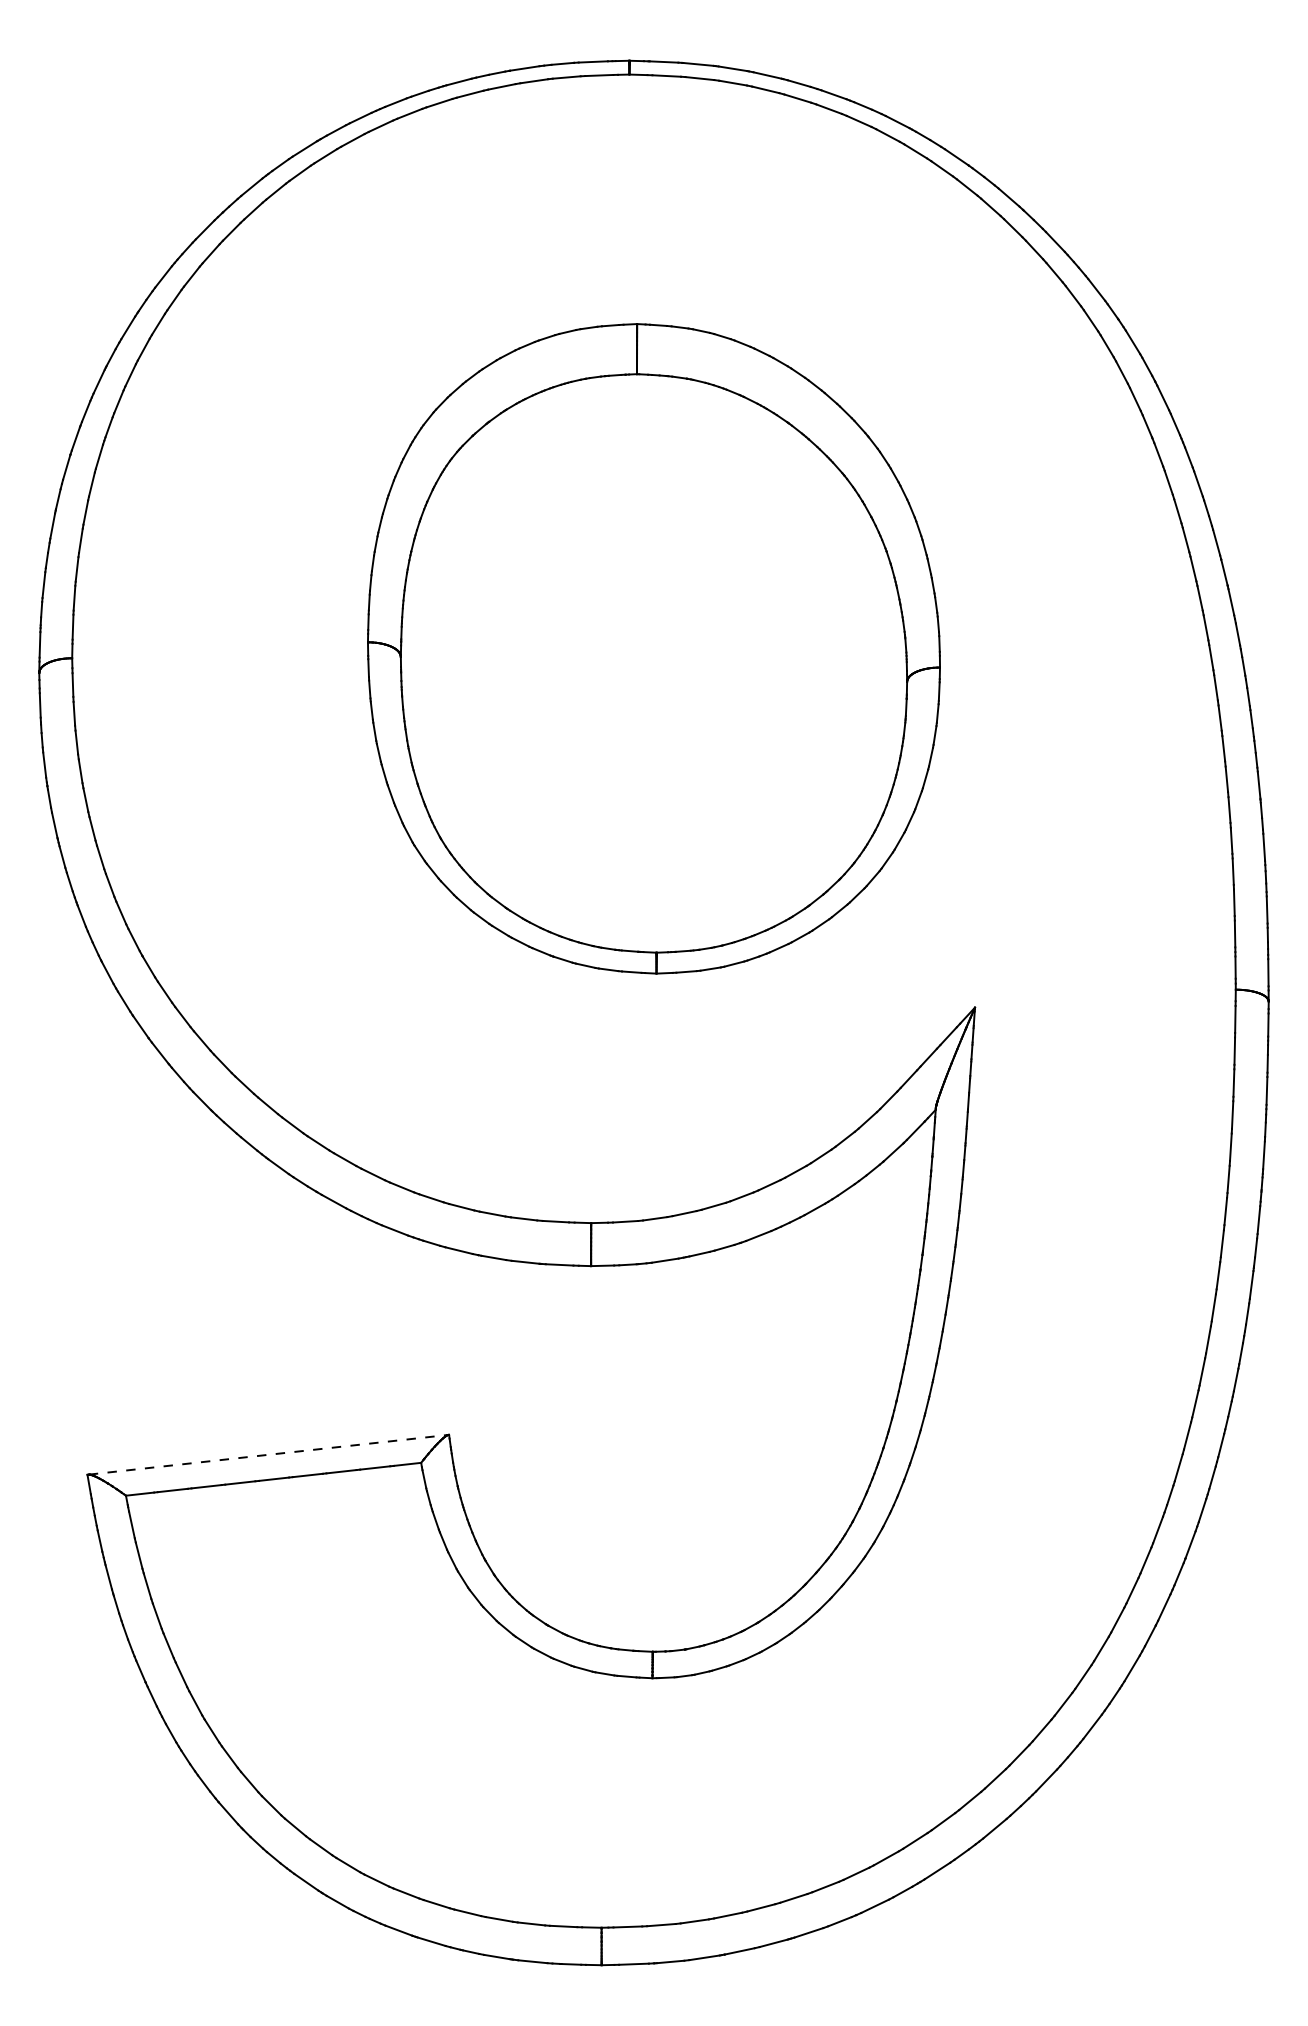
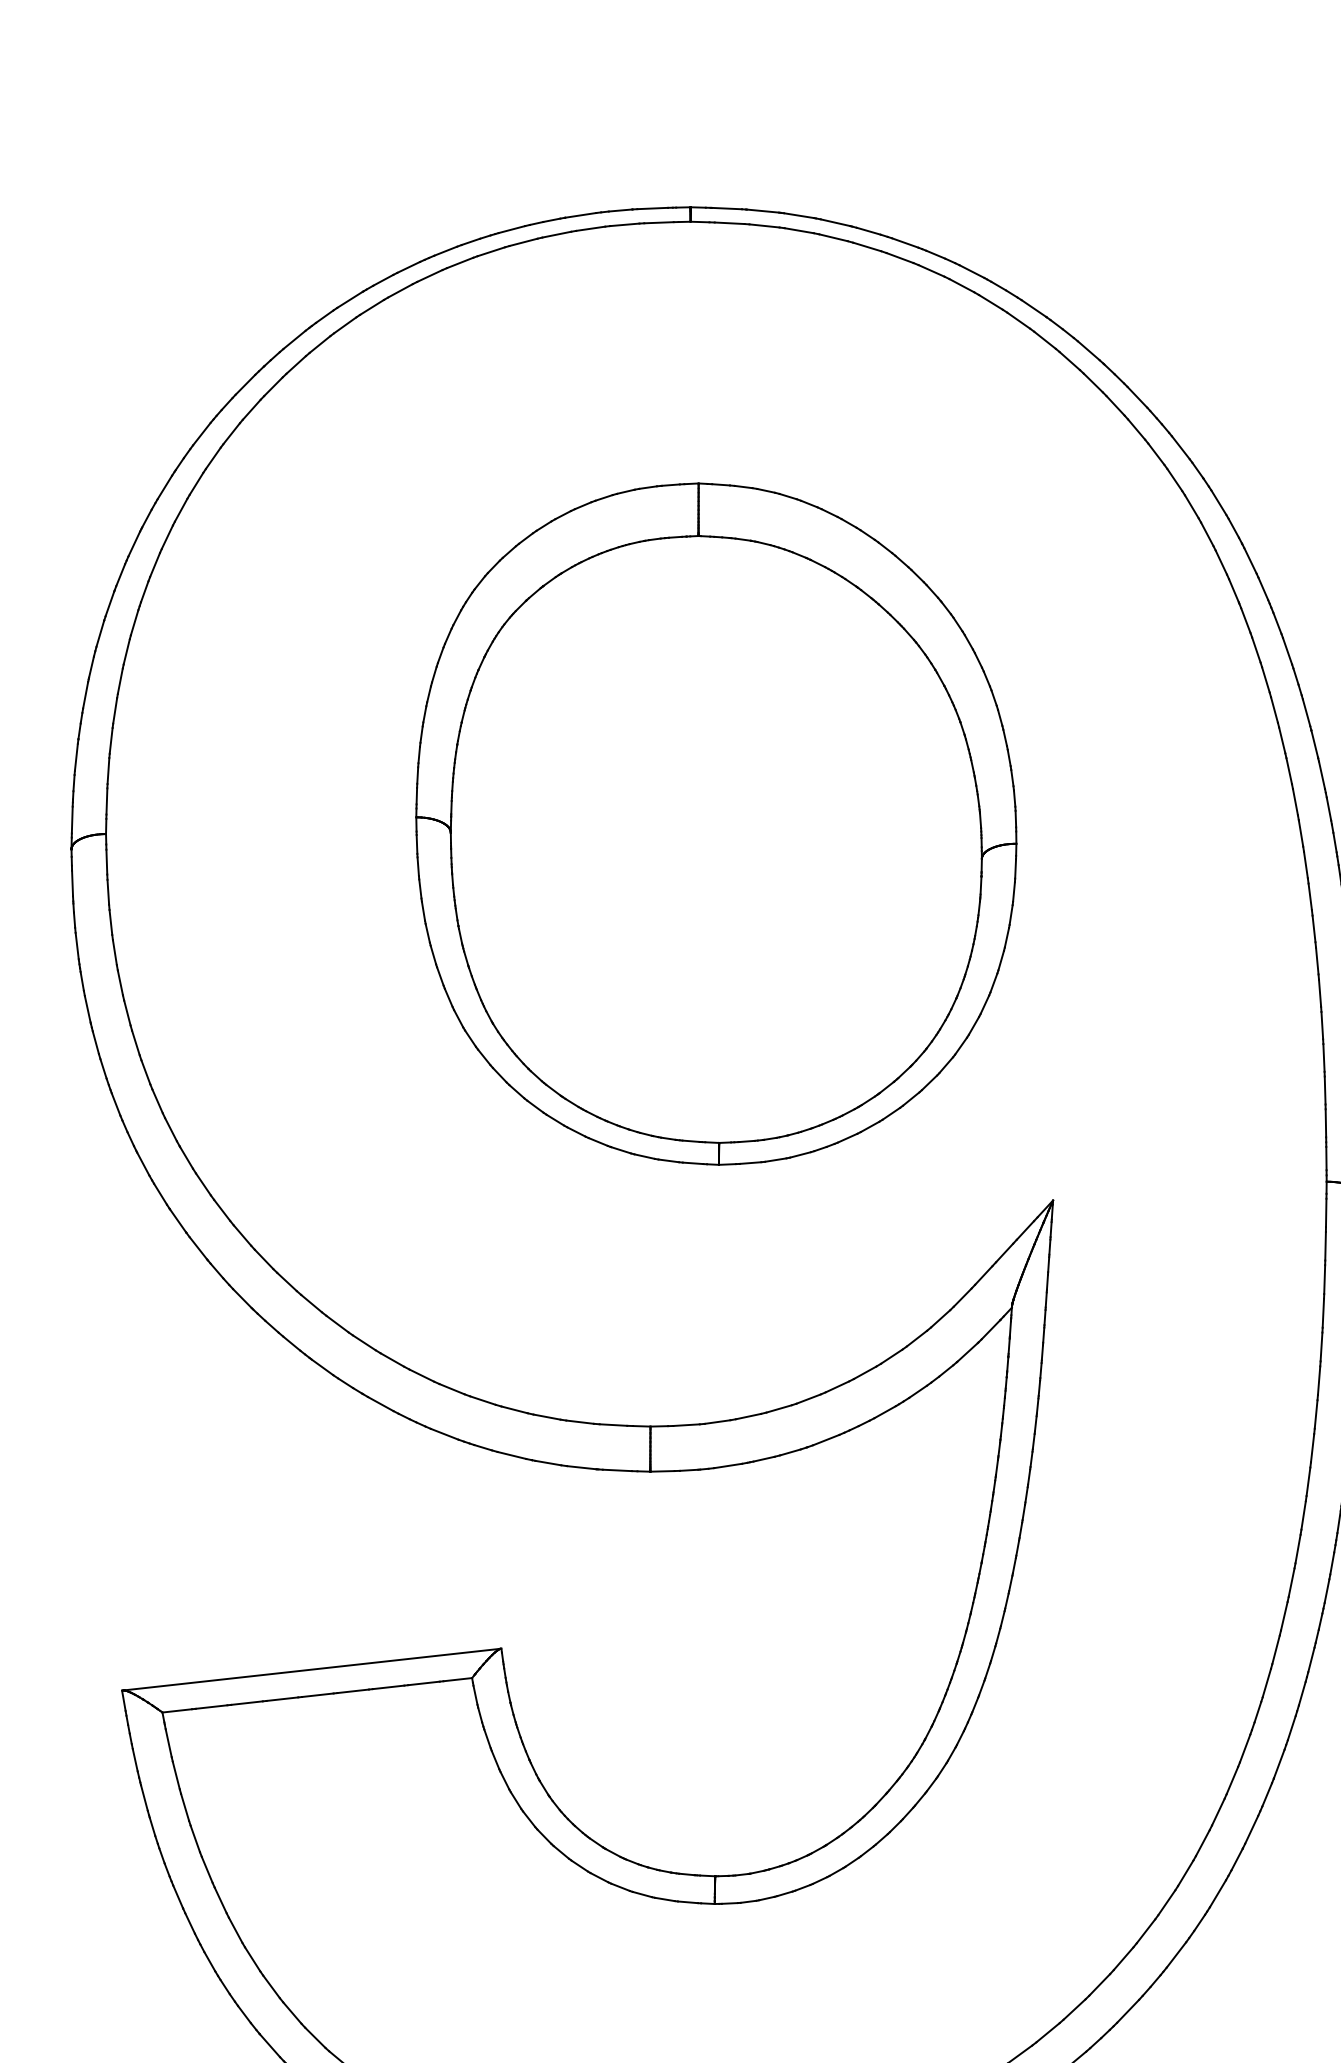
line: (268, 1454) -> (311, 1669), dashed -> solid

